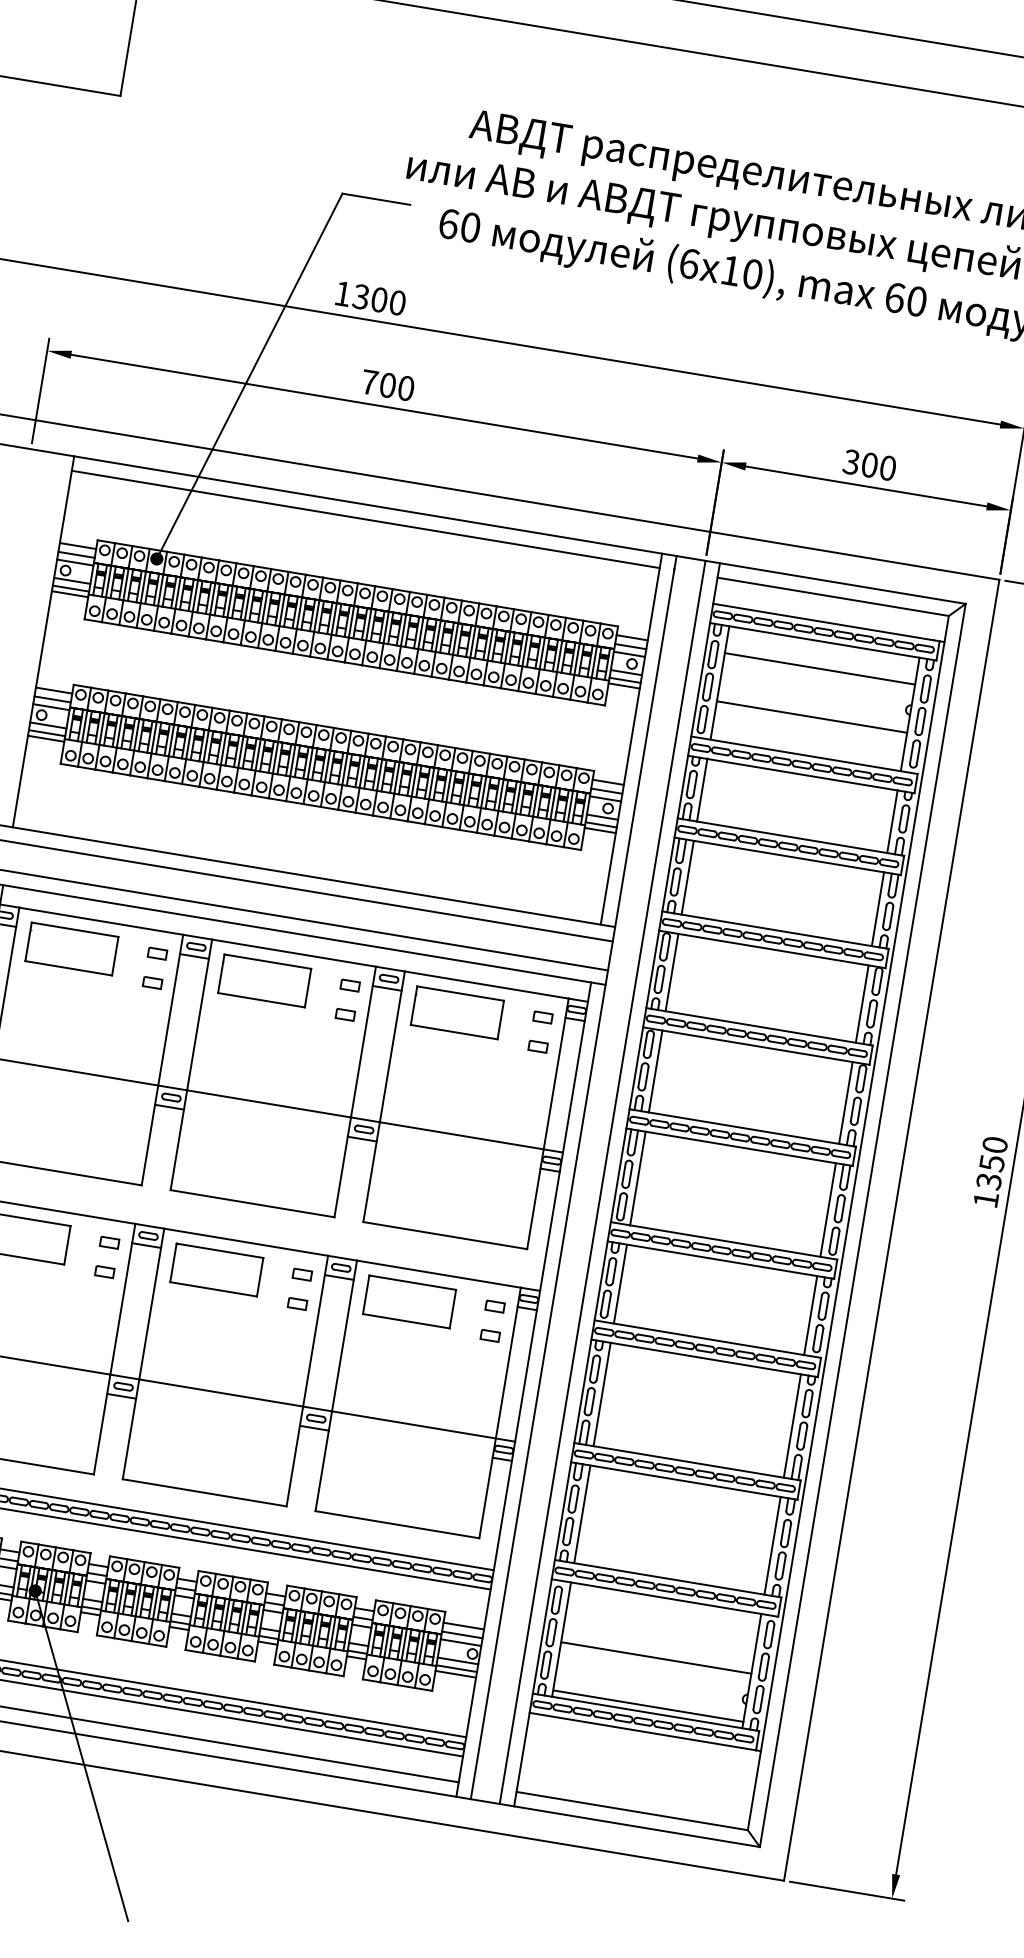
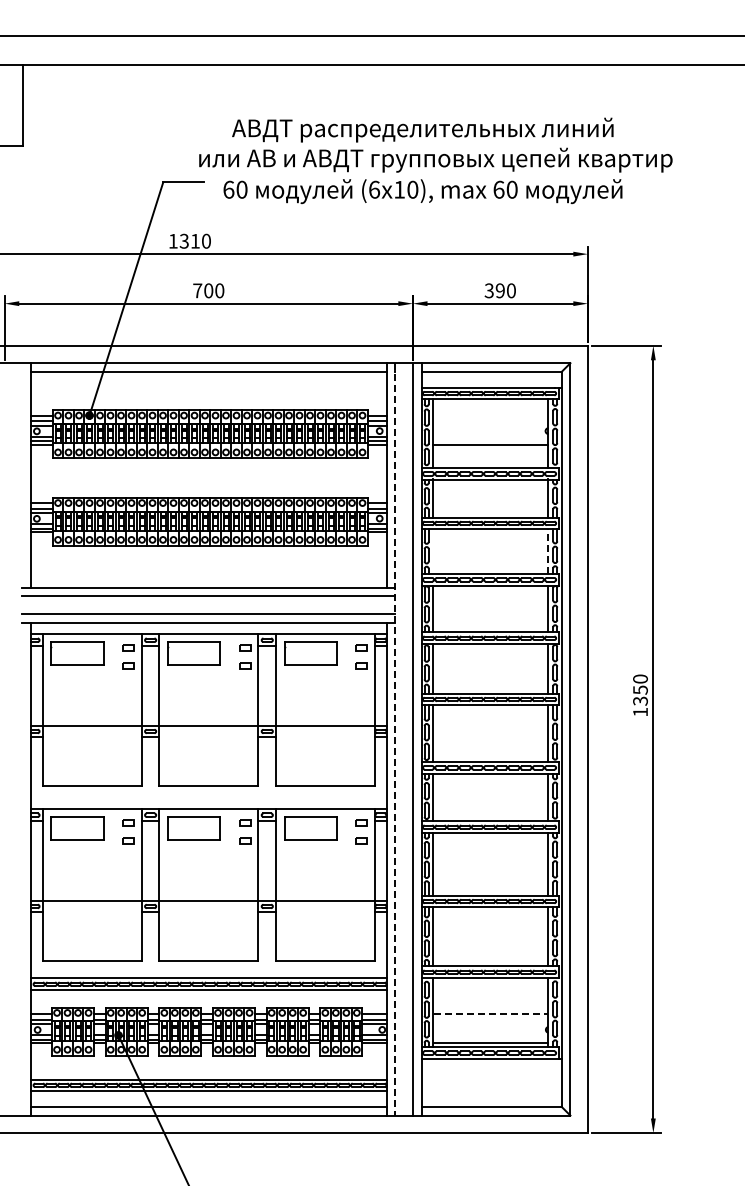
text: (379, 298) -> (195, 240), 1300 -> 1310
text: (868, 464) -> (499, 290), 300 -> 390
line: (819, 668) -> (490, 415), removed
line: (687, 877) -> (433, 551), removed
line: (877, 909) -> (548, 551), solid -> dashed
line: (573, 1177) -> (395, 739), solid -> dashed
line: (657, 1658) -> (491, 1014), solid -> dashed

